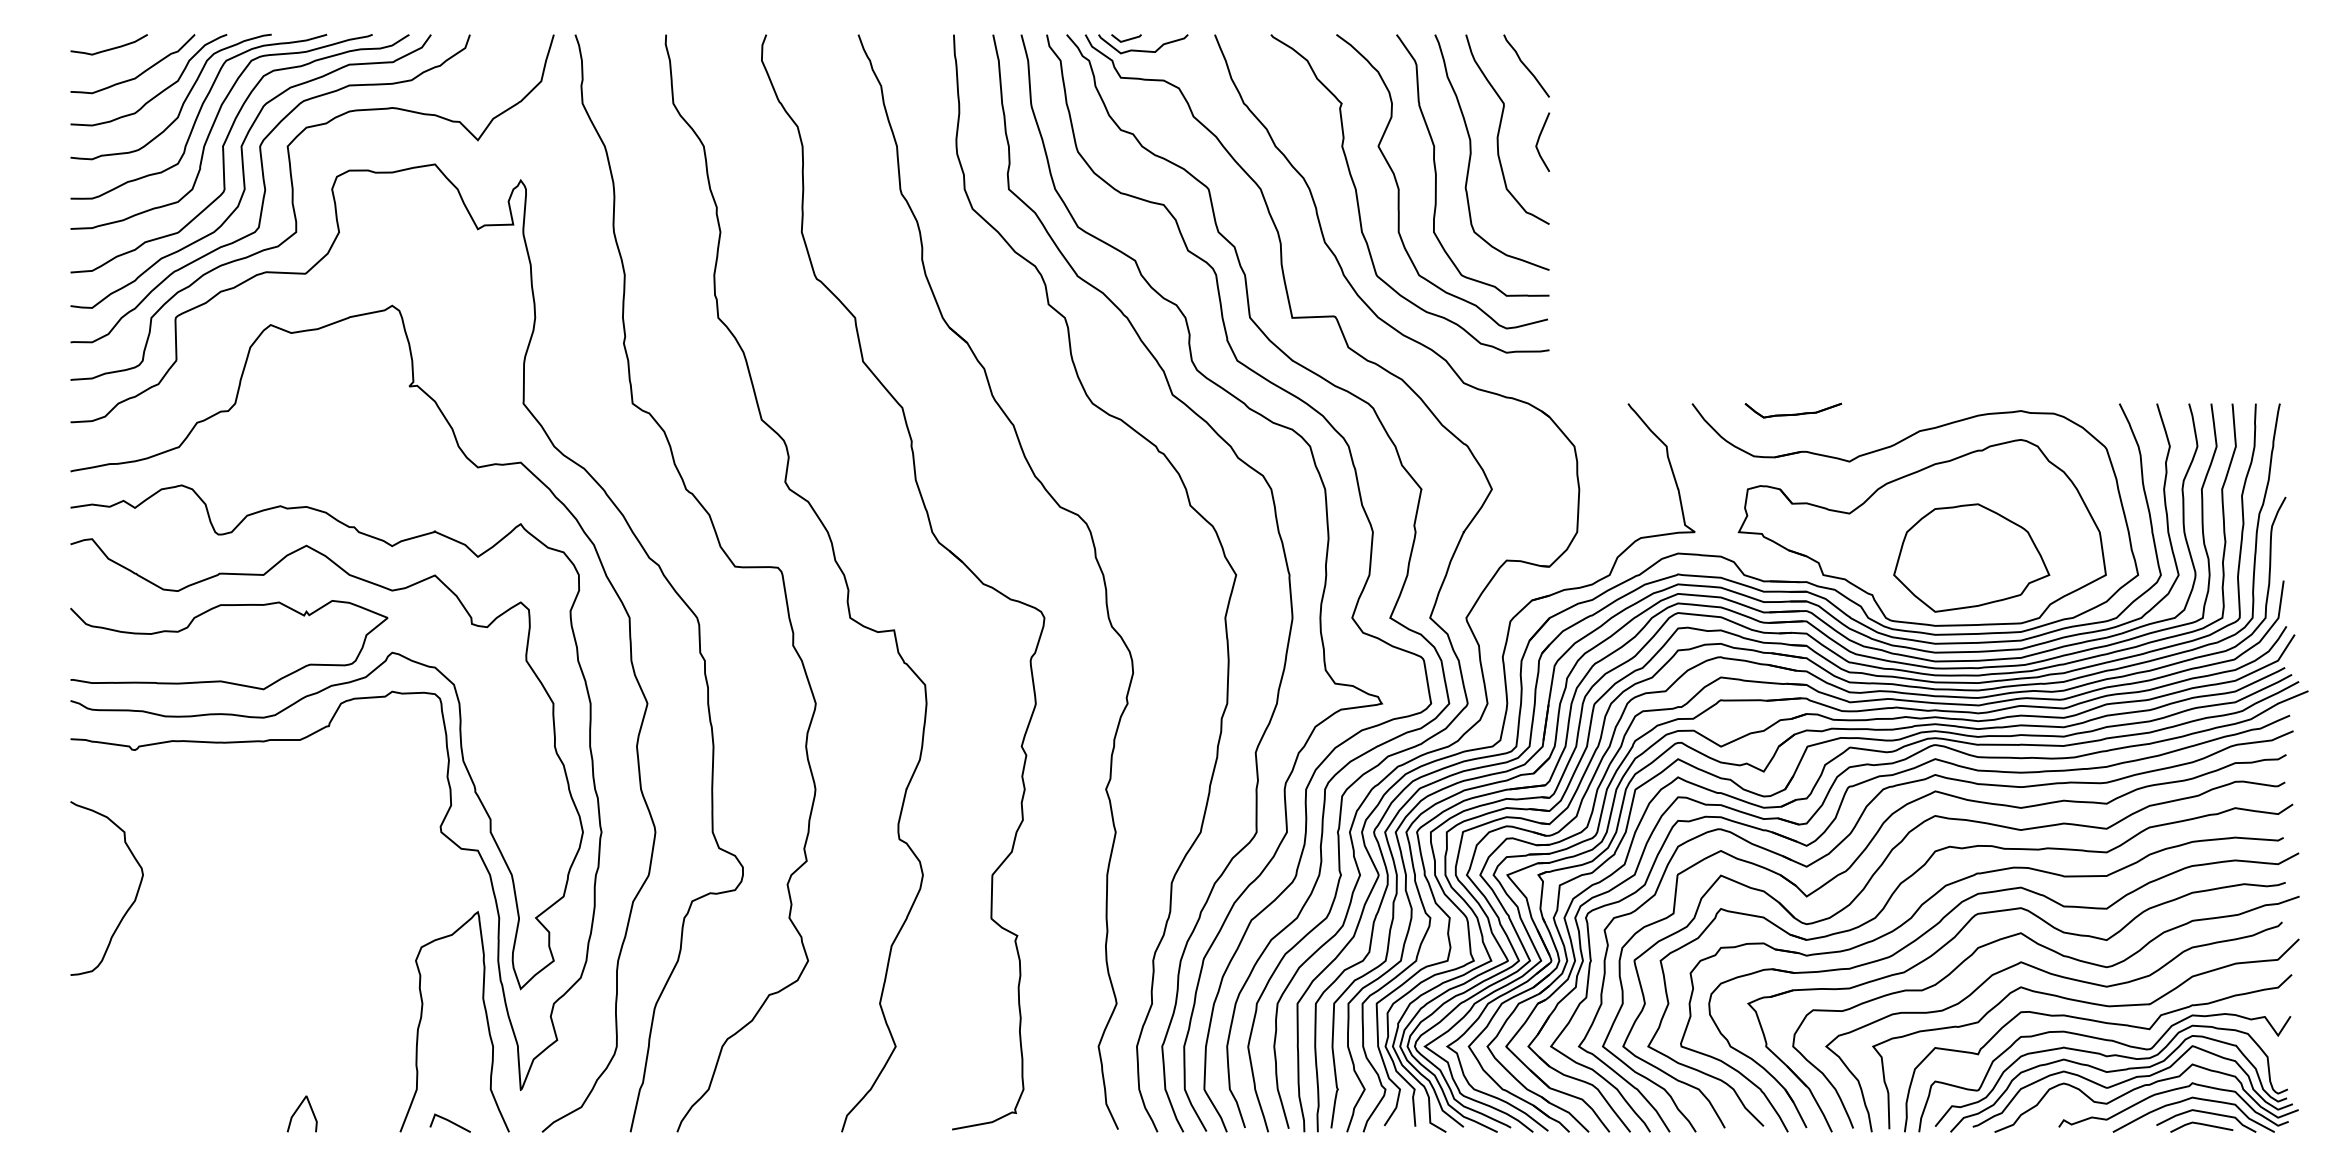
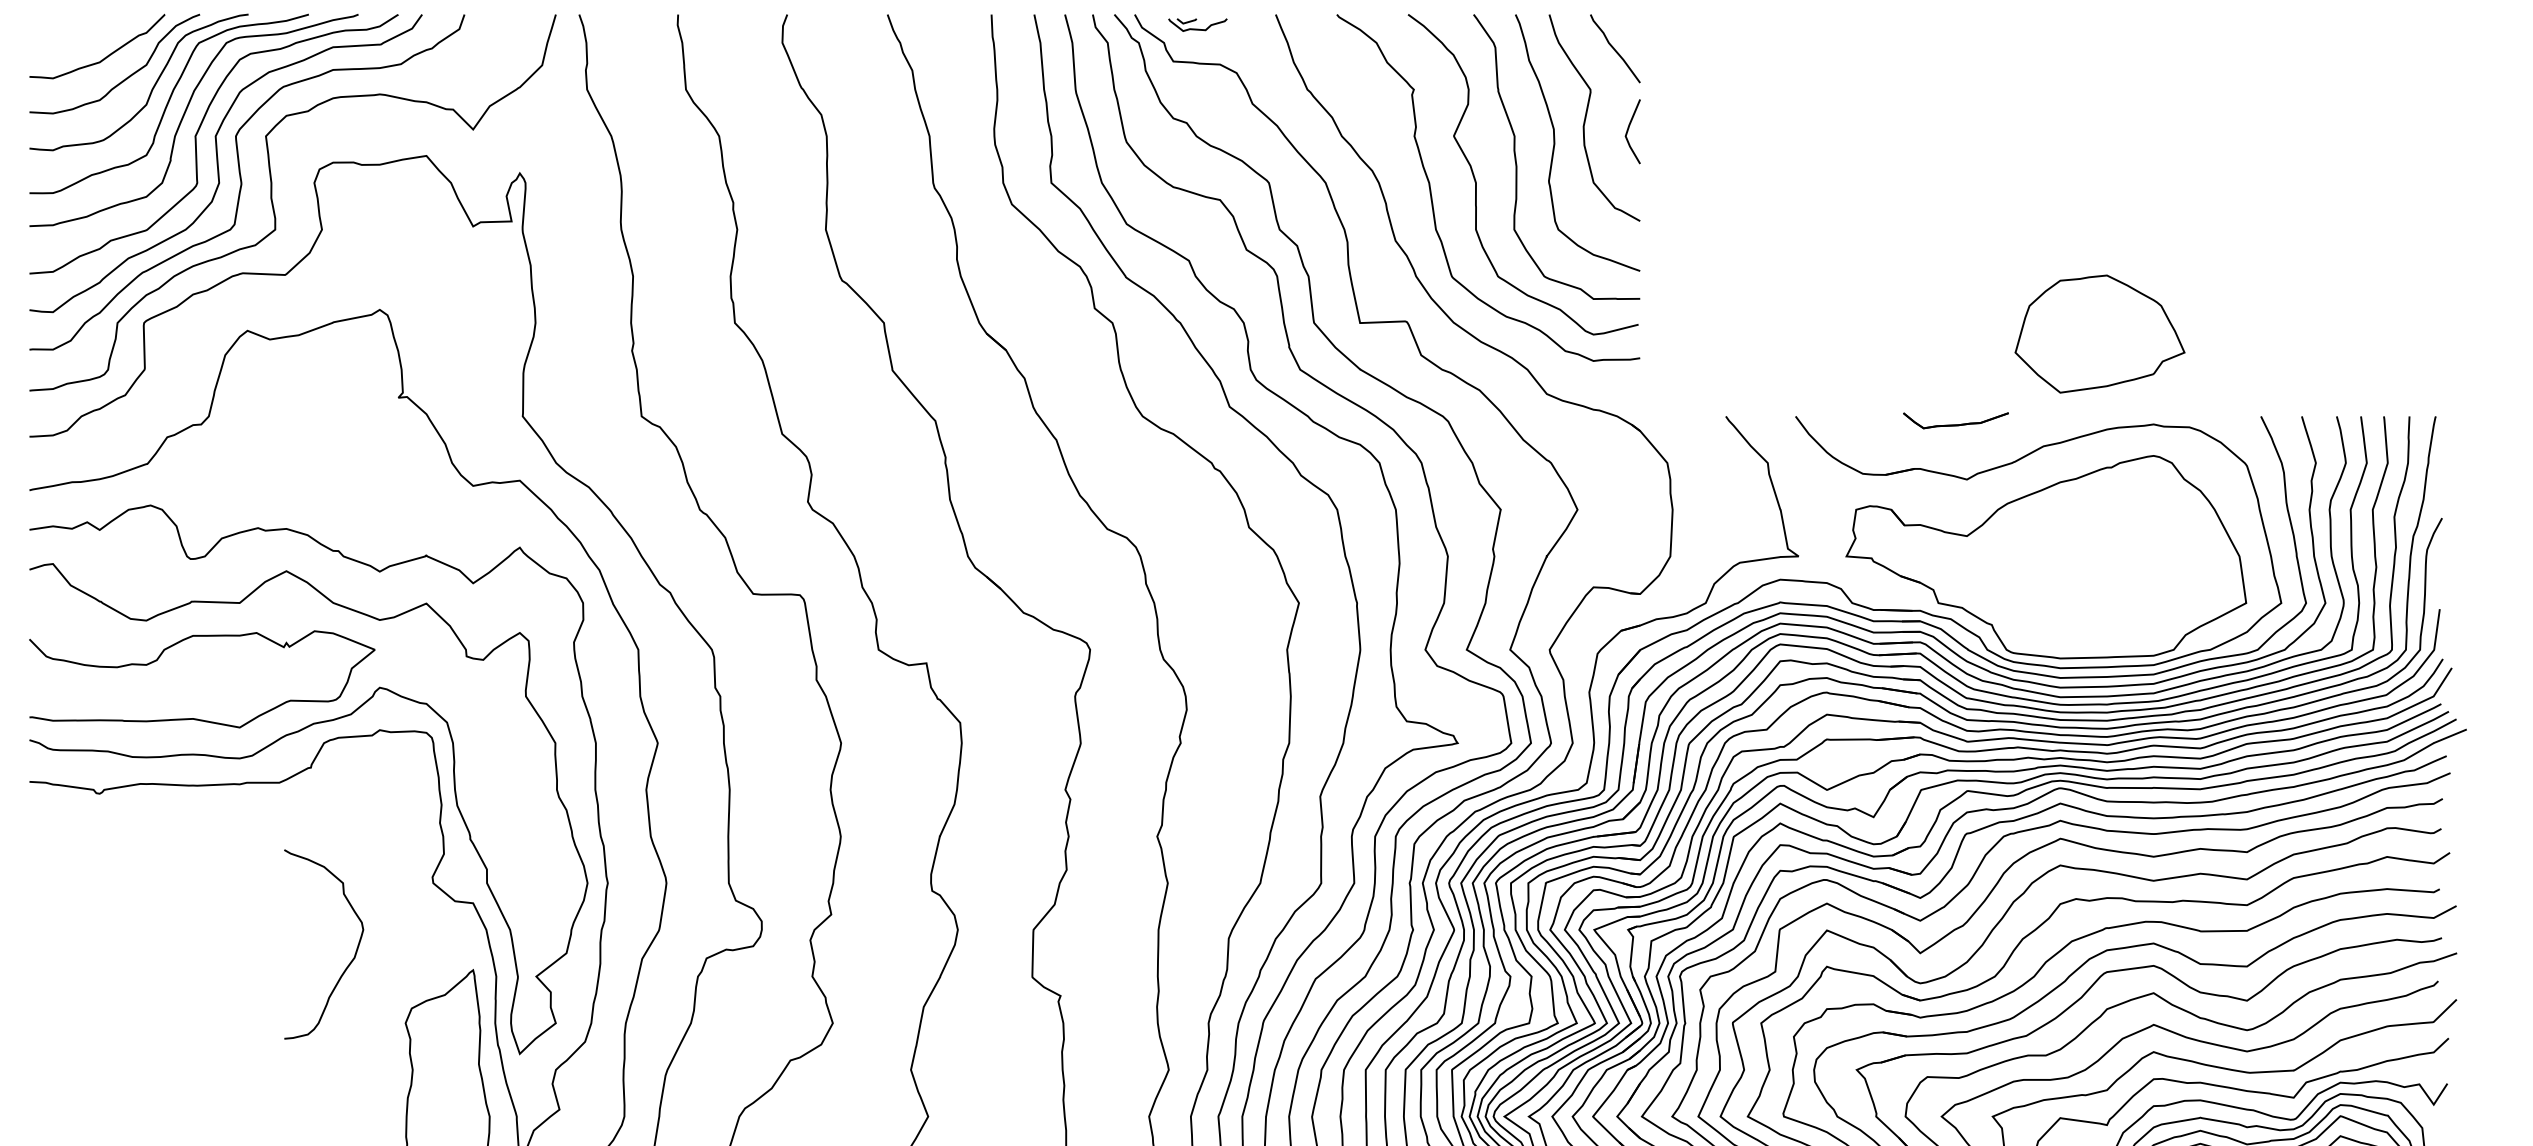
part: (1143, 44) -> (1198, 25), size x0.6
curve: (109, 48) -> (71, 29), removed
part: (1793, 410) -> (1956, 420), moved
part: (1971, 557) -> (2099, 333), moved
curve: (128, 907) -> (347, 965), moved

